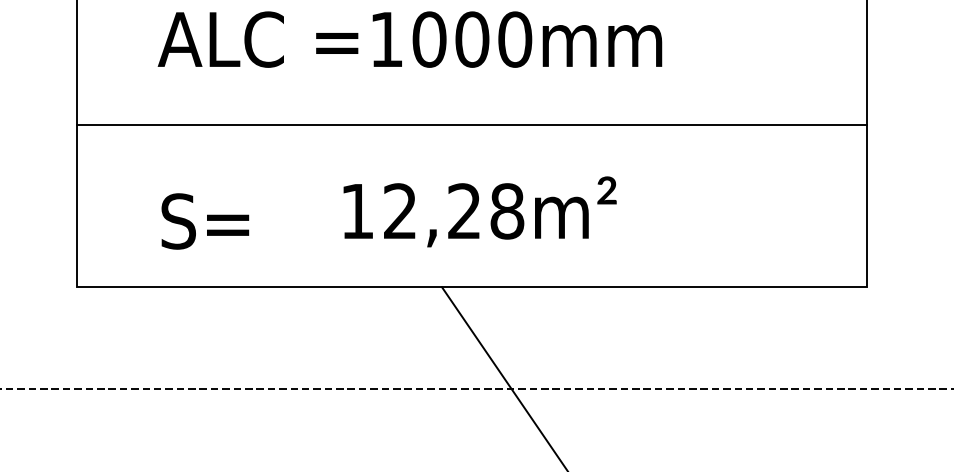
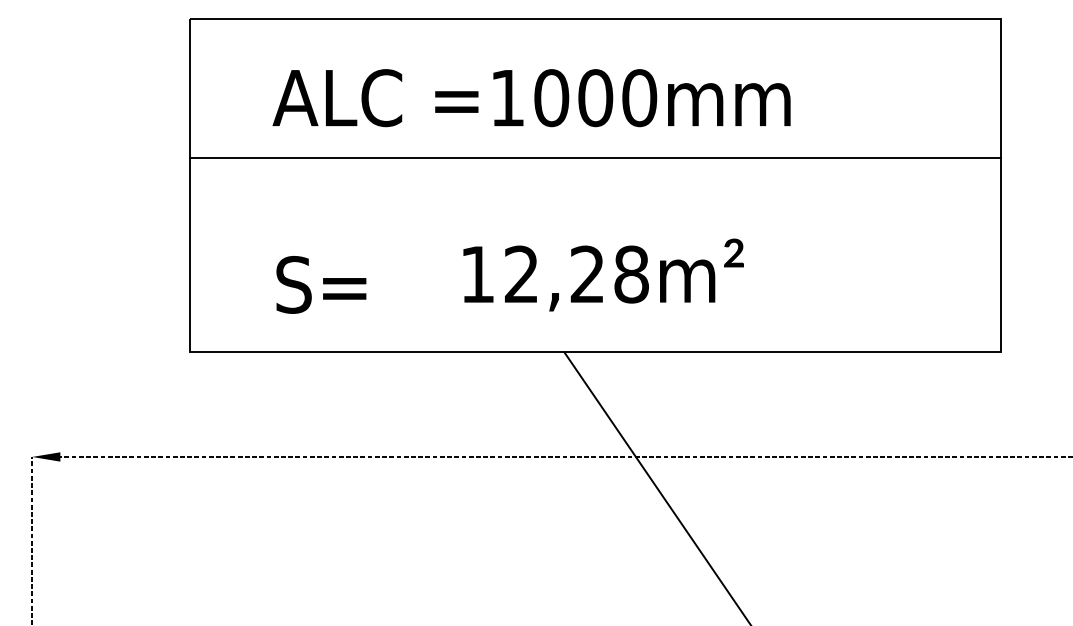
line: (472, 124) -> (595, 157), moved

